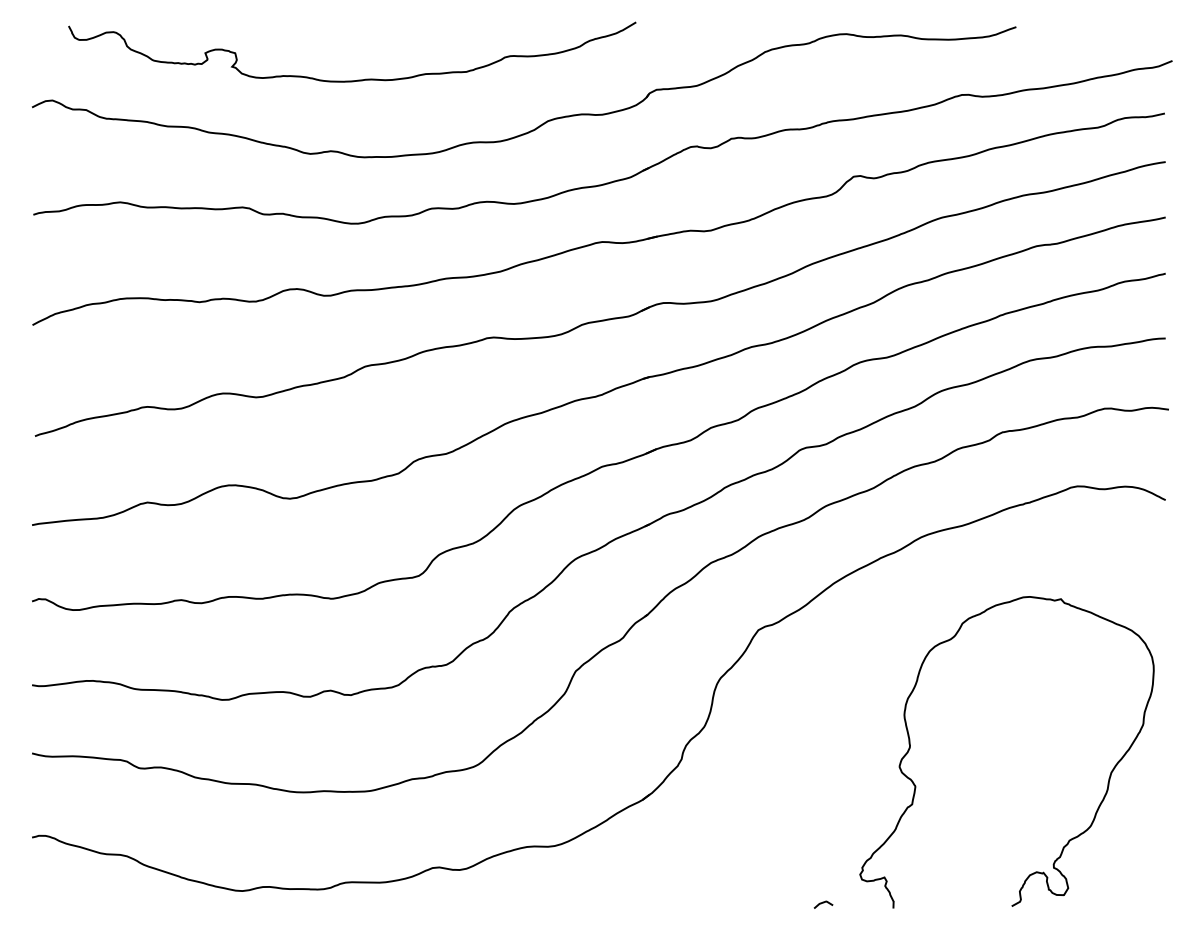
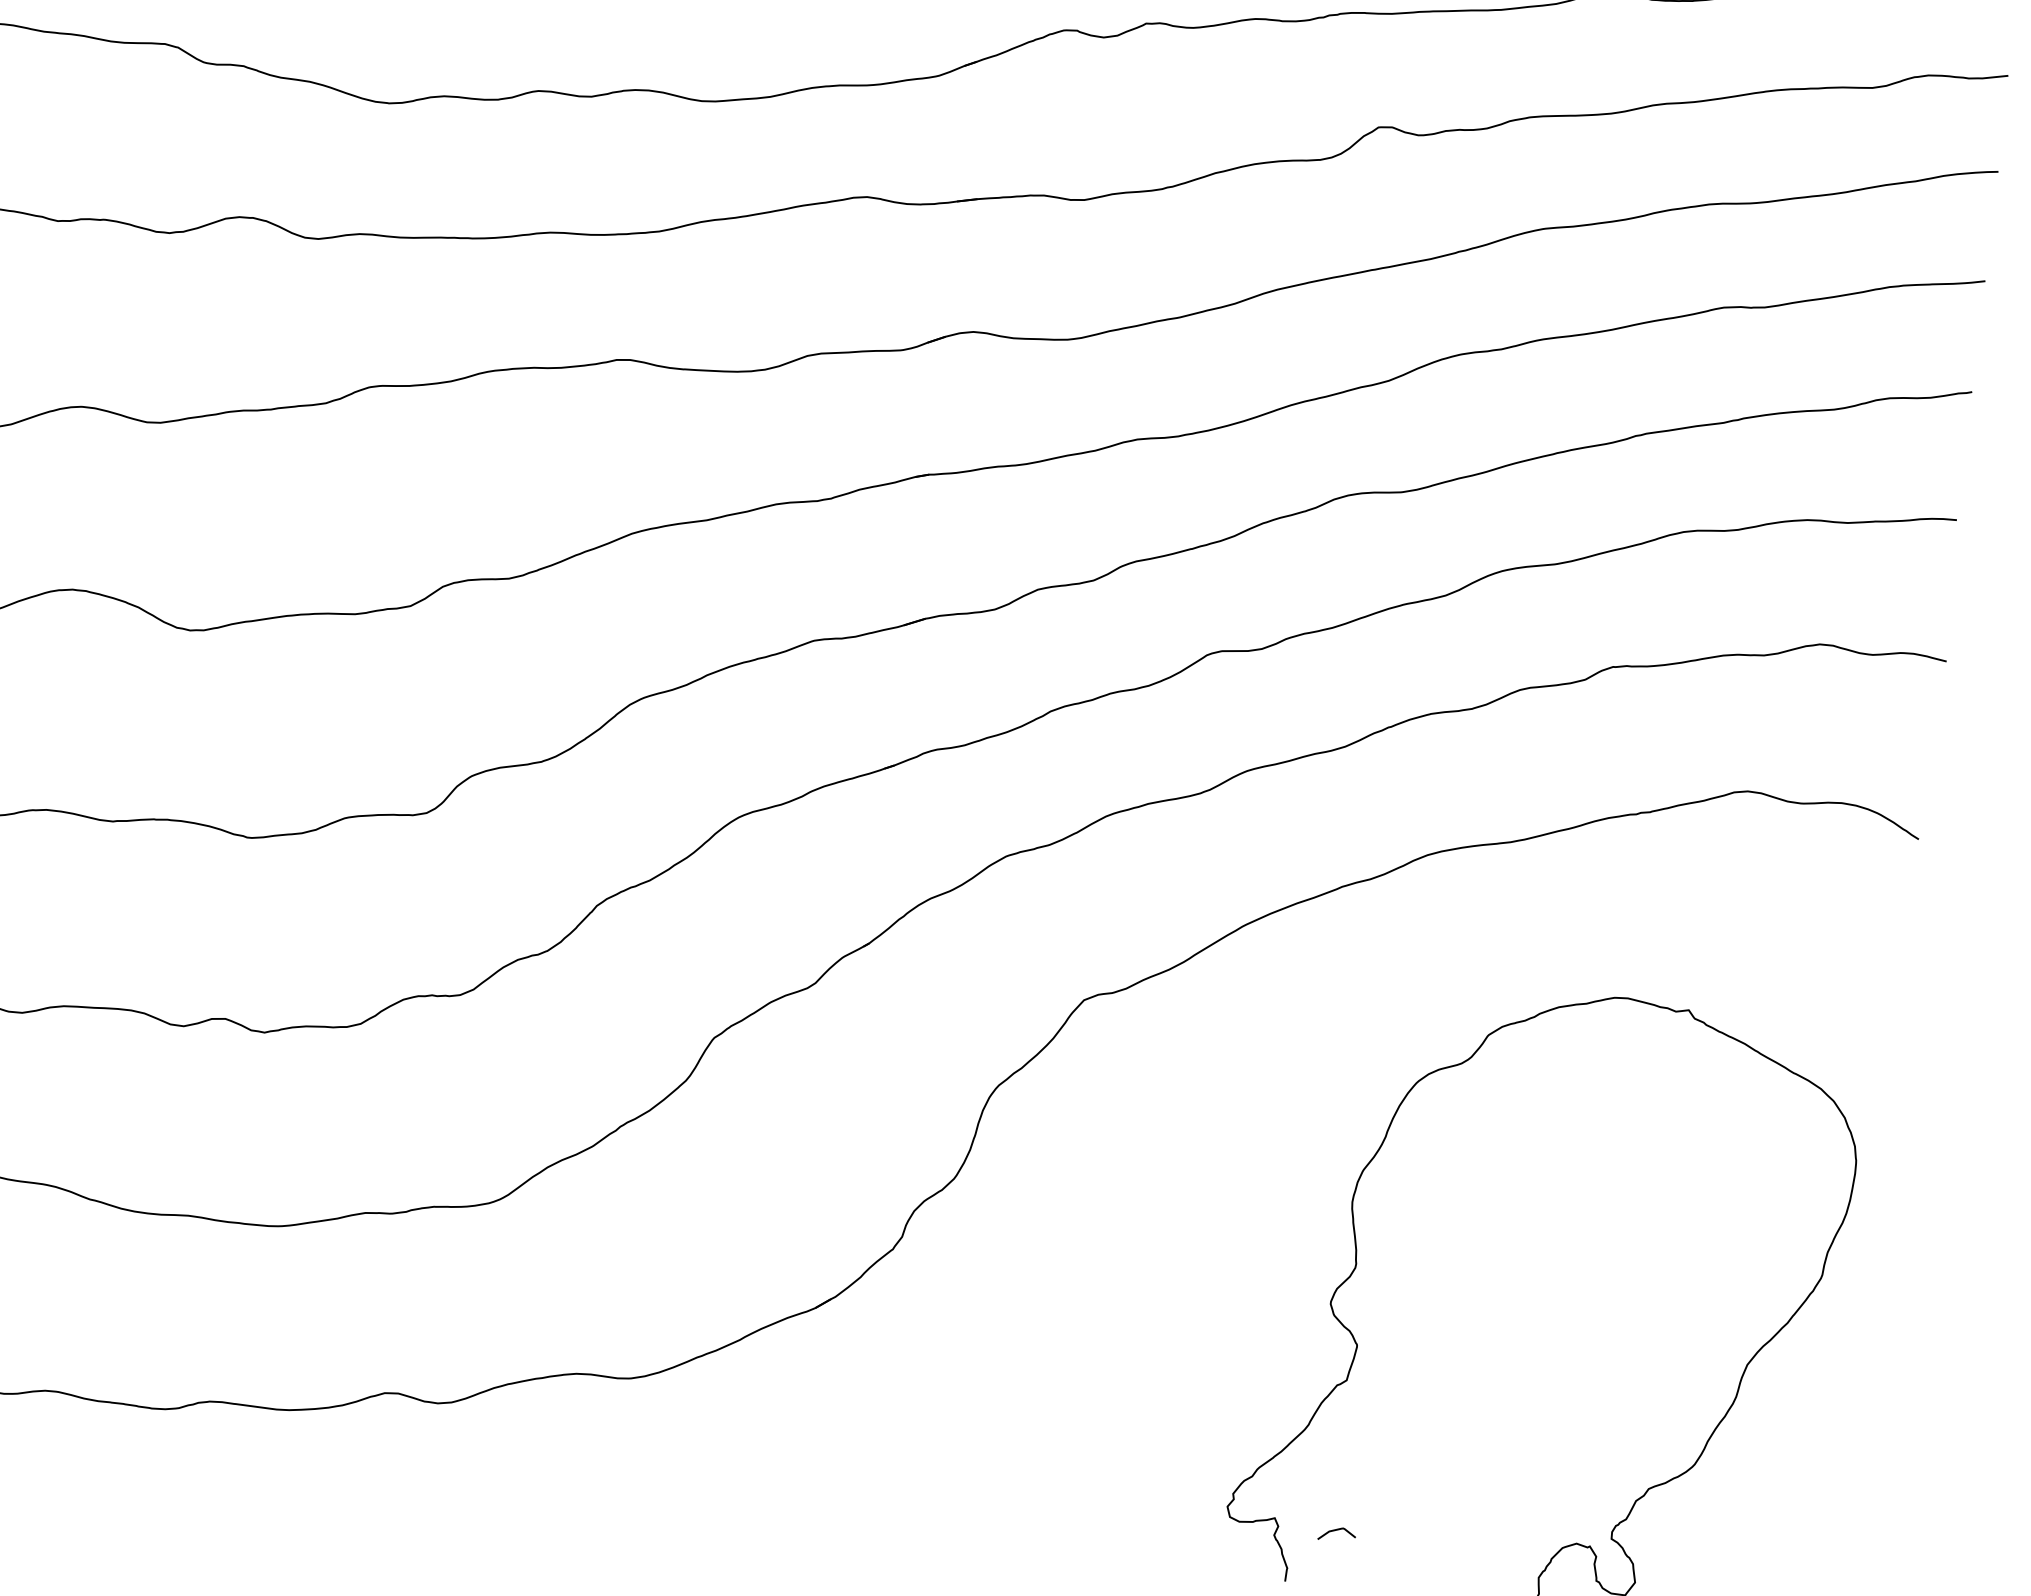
curve: (823, 903) -> (1337, 1531), moved

